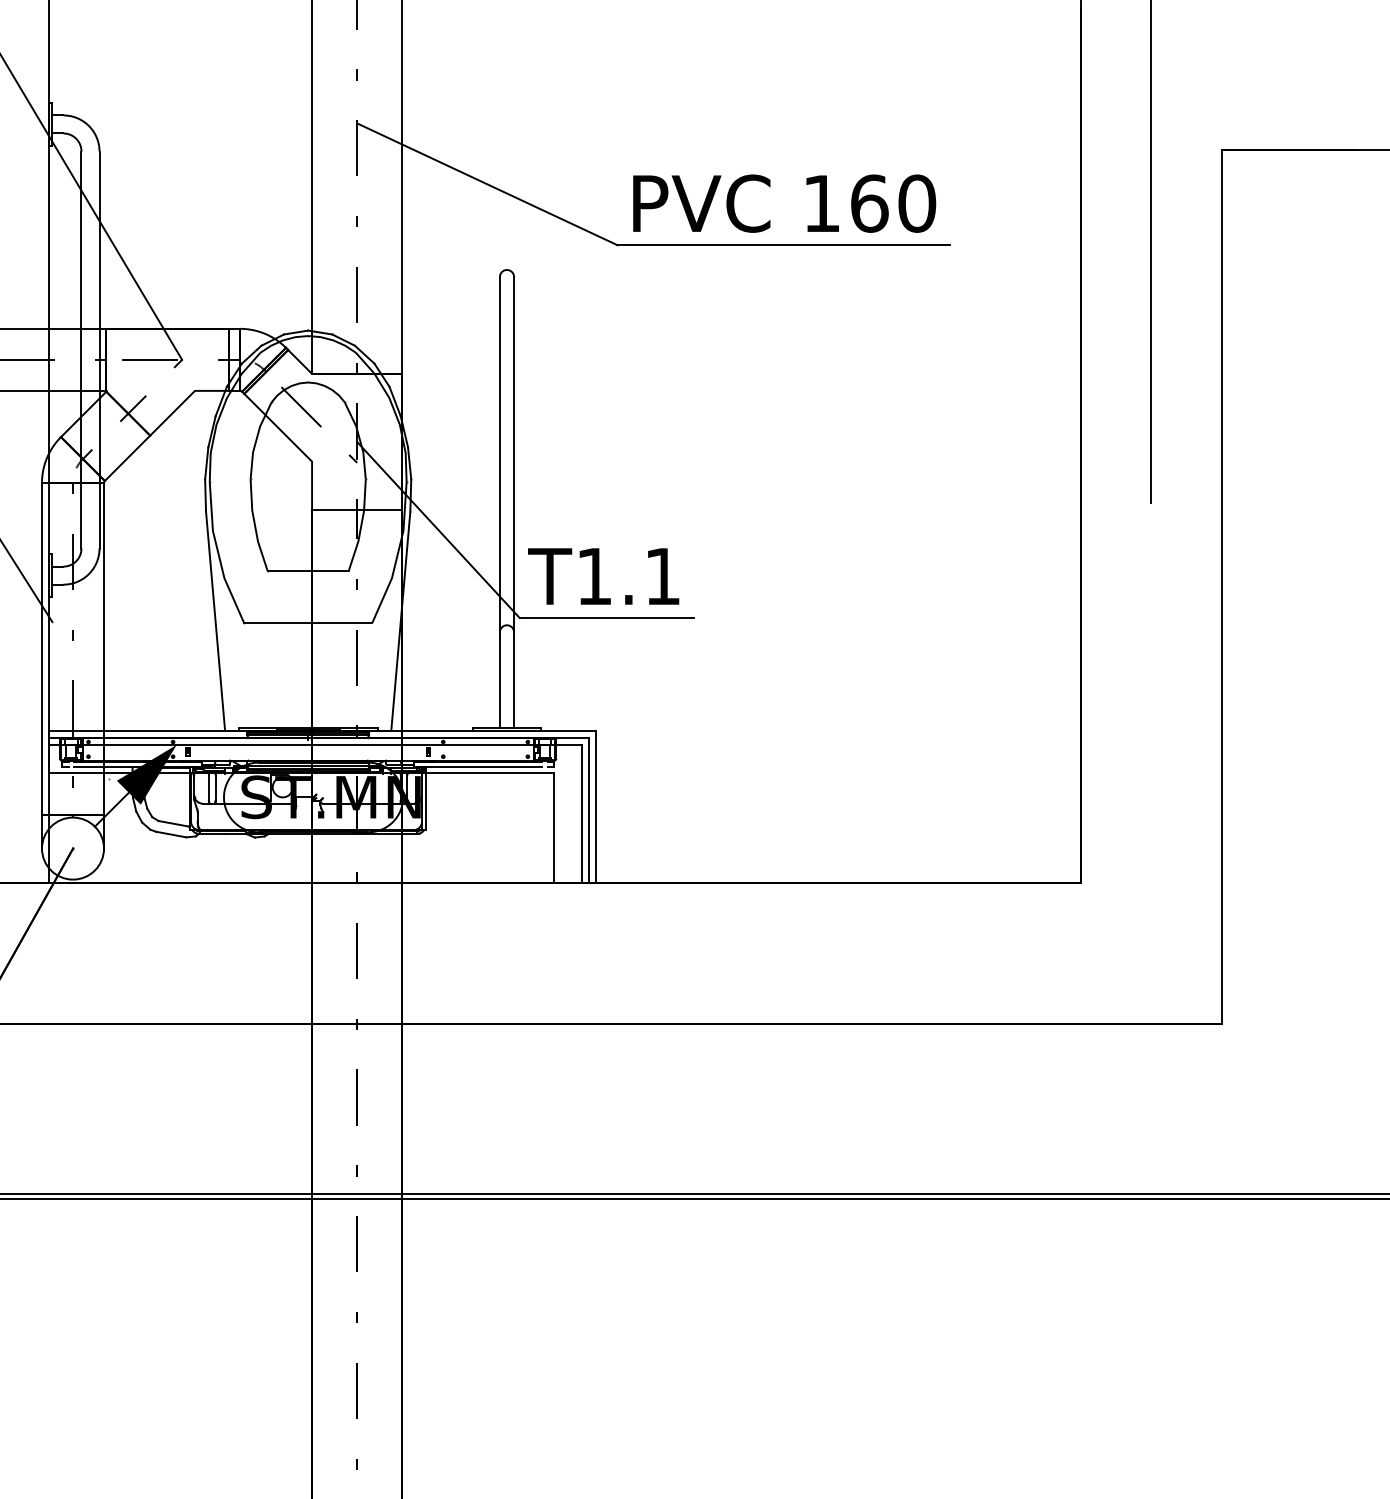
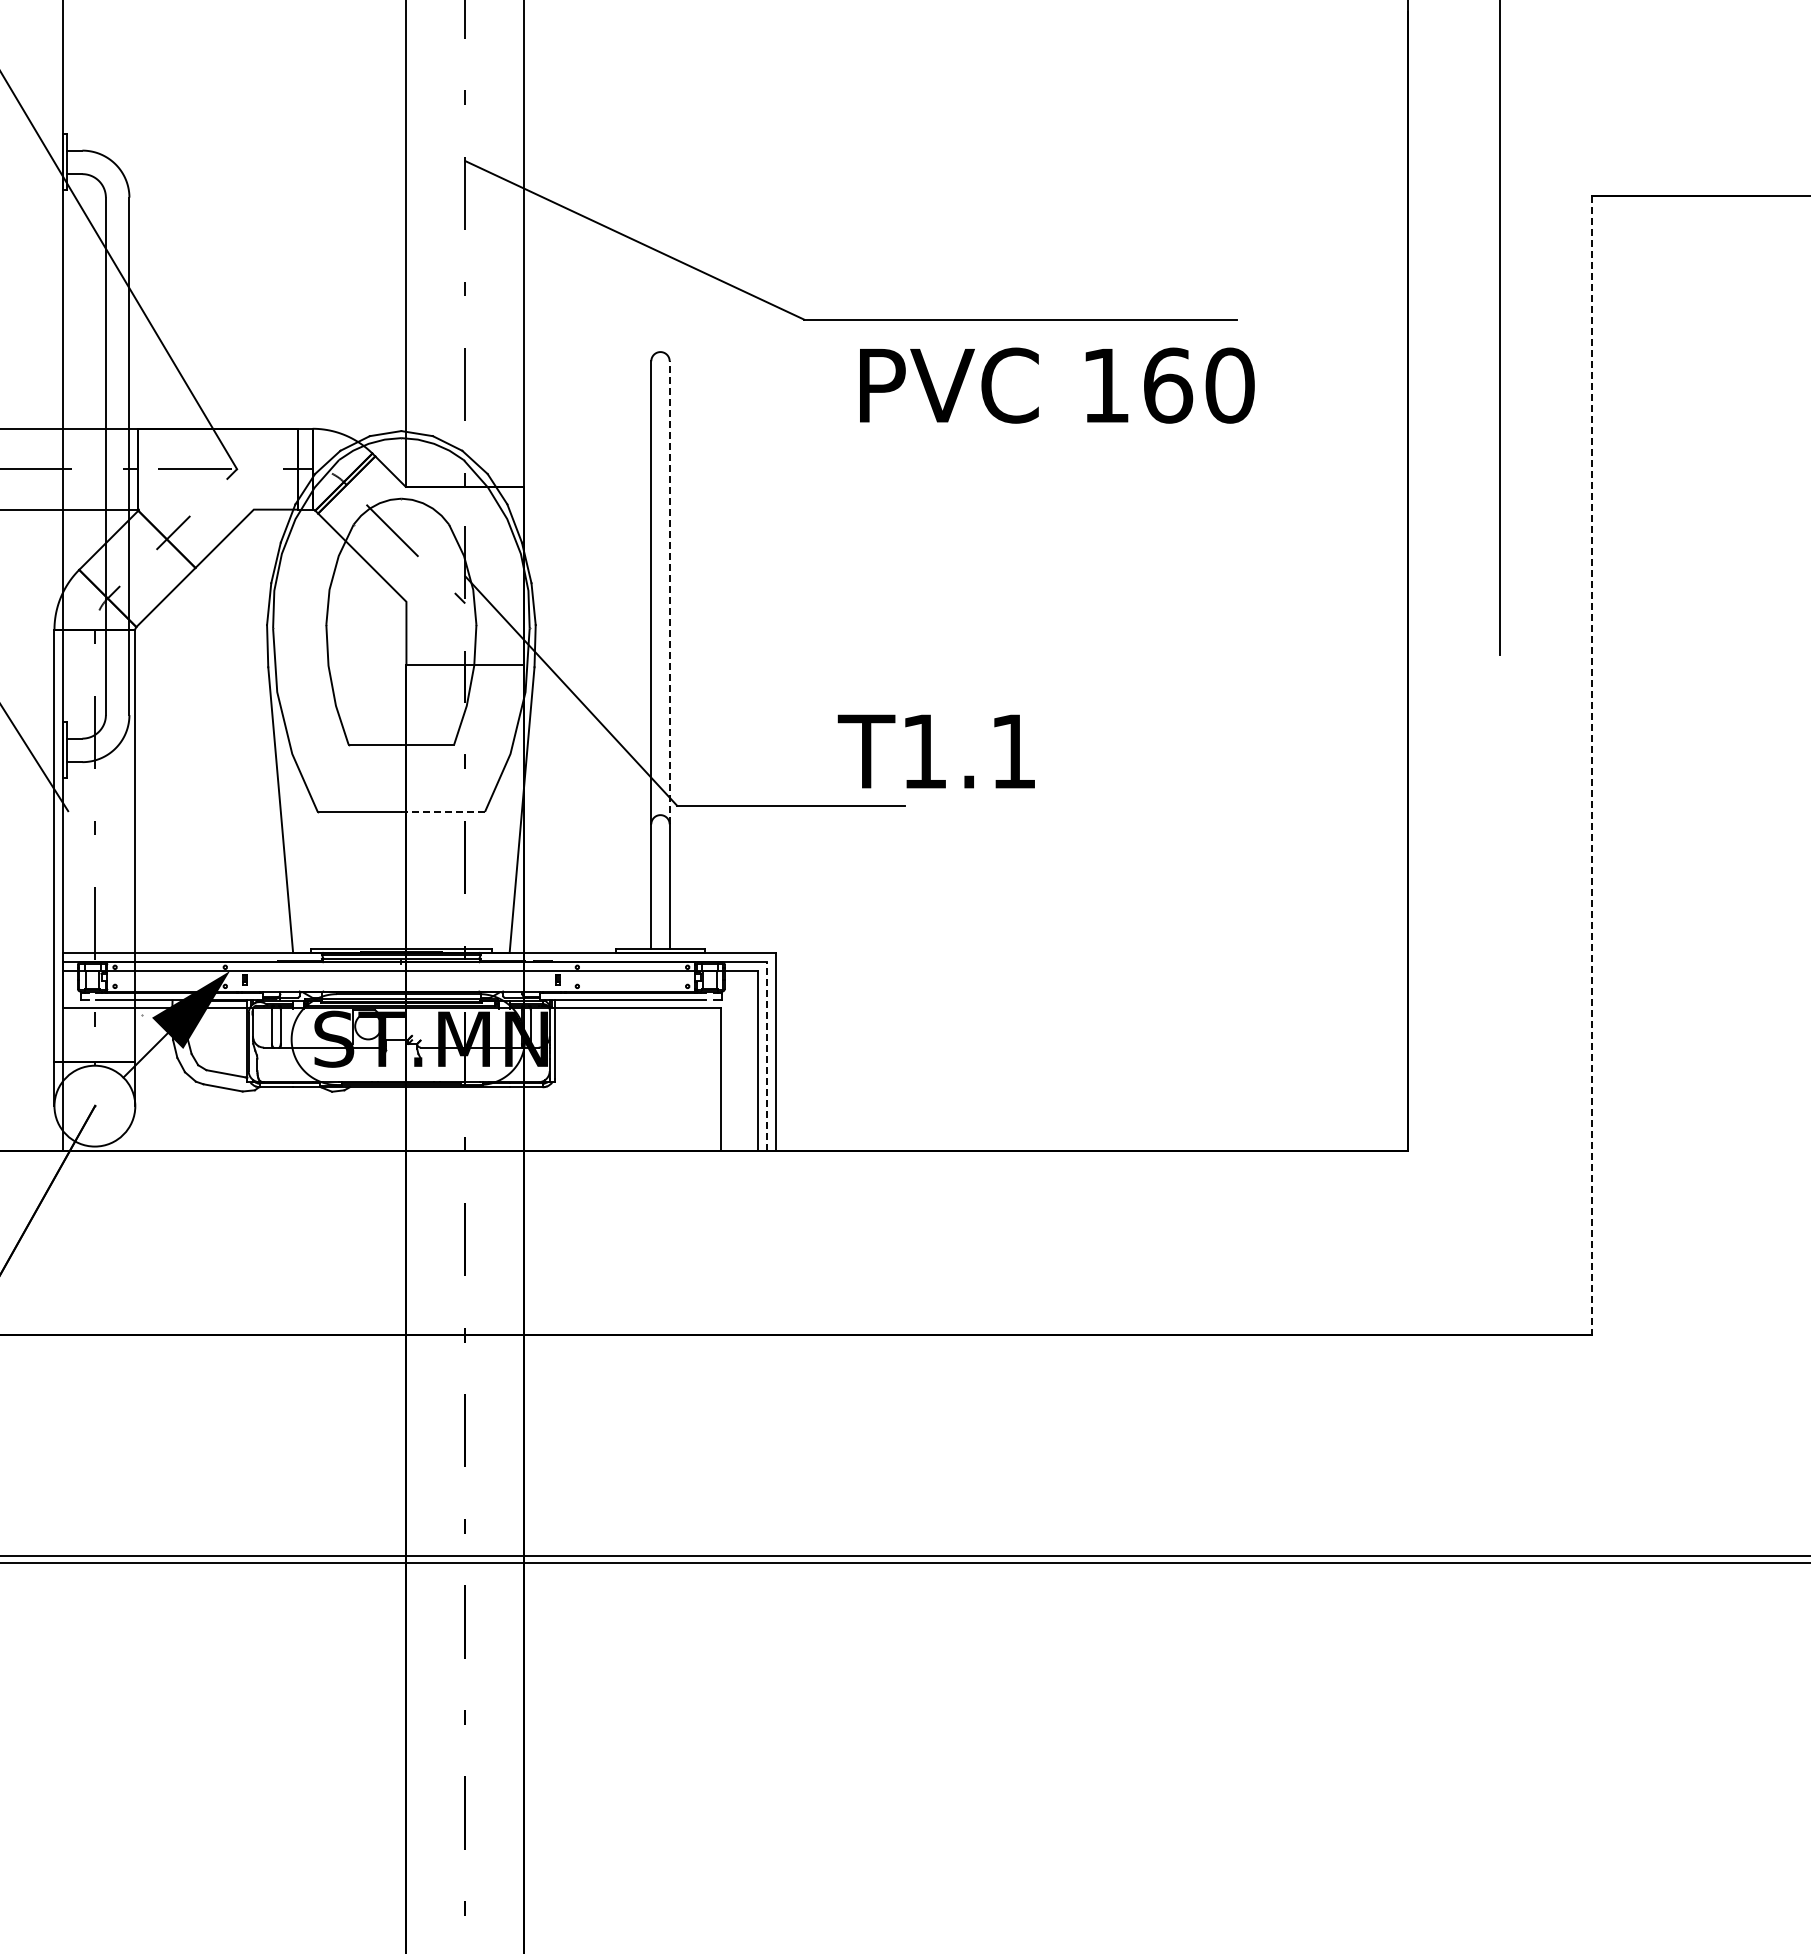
text: (784, 203) -> (1057, 385), moved
line: (513, 454) -> (669, 592), solid -> dashed
text: (602, 576) -> (935, 751), moved
line: (1222, 587) -> (1592, 765), solid -> dashed
line: (340, 622) -> (443, 811), solid -> dashed
line: (589, 810) -> (767, 1056), solid -> dashed

